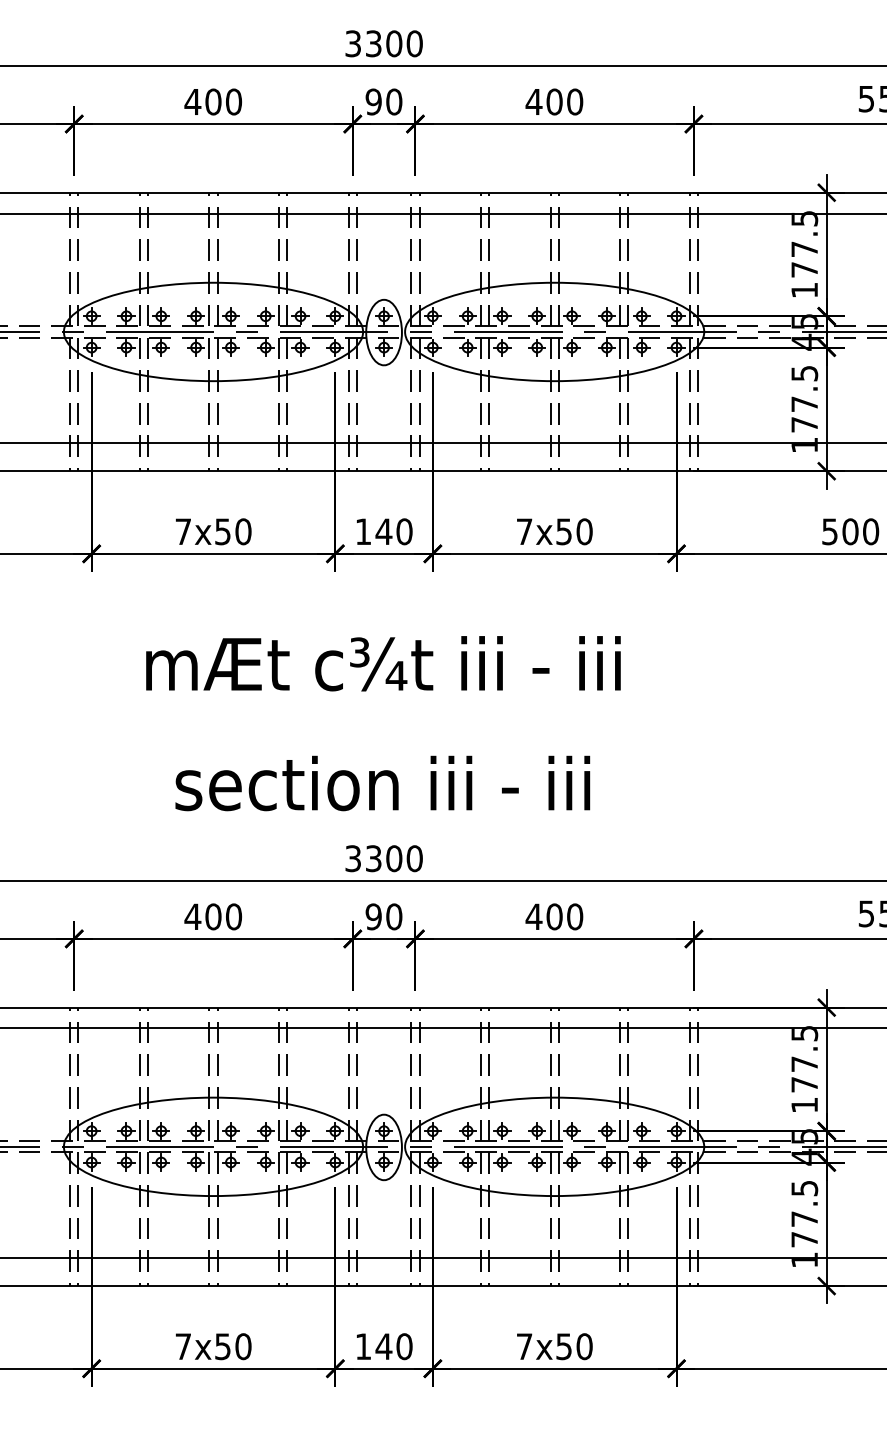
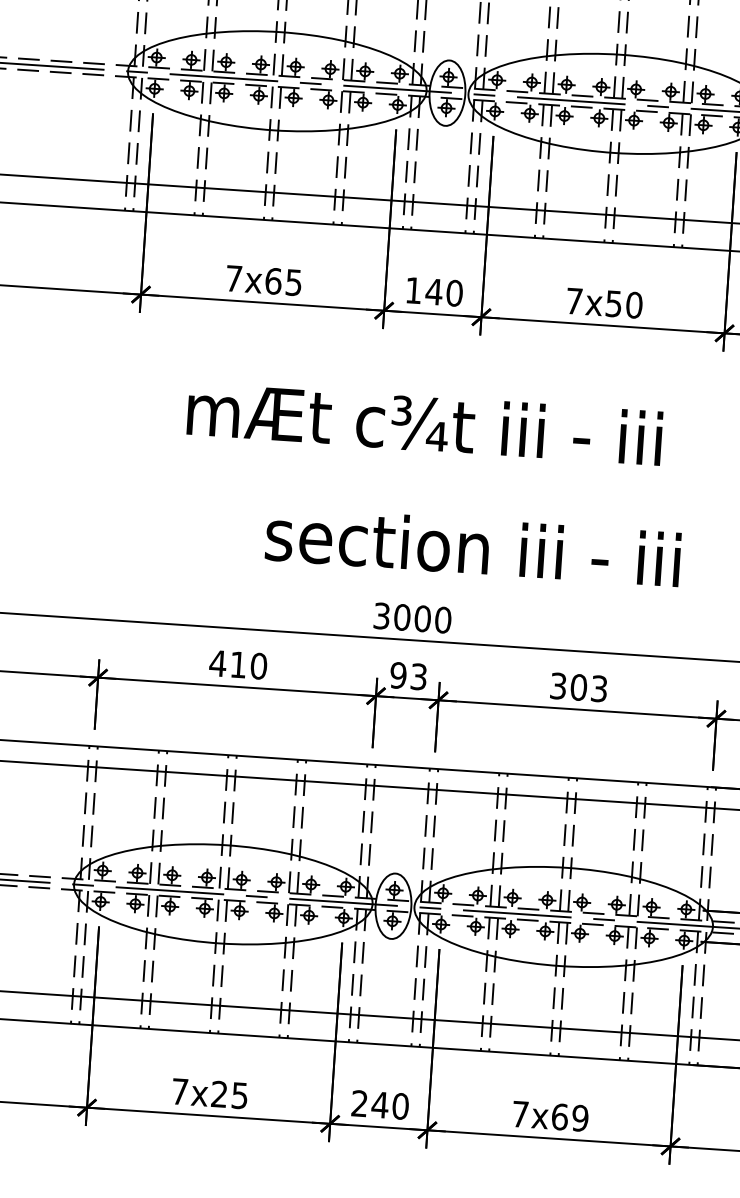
text: (233, 531) -> (284, 281), 7x50 -> 7x65
text: (382, 783) -> (472, 546), moved
text: (373, 858) -> (402, 617), 3300 -> 3000
text: (213, 916) -> (238, 664), 400 -> 410
text: (394, 916) -> (419, 676), 90 -> 93
text: (554, 916) -> (578, 687), 400 -> 303
text: (233, 1346) -> (230, 1094), 7x50 -> 7x25
text: (362, 1346) -> (358, 1103), 140 -> 240
text: (574, 1346) -> (570, 1117), 7x50 -> 7x69

